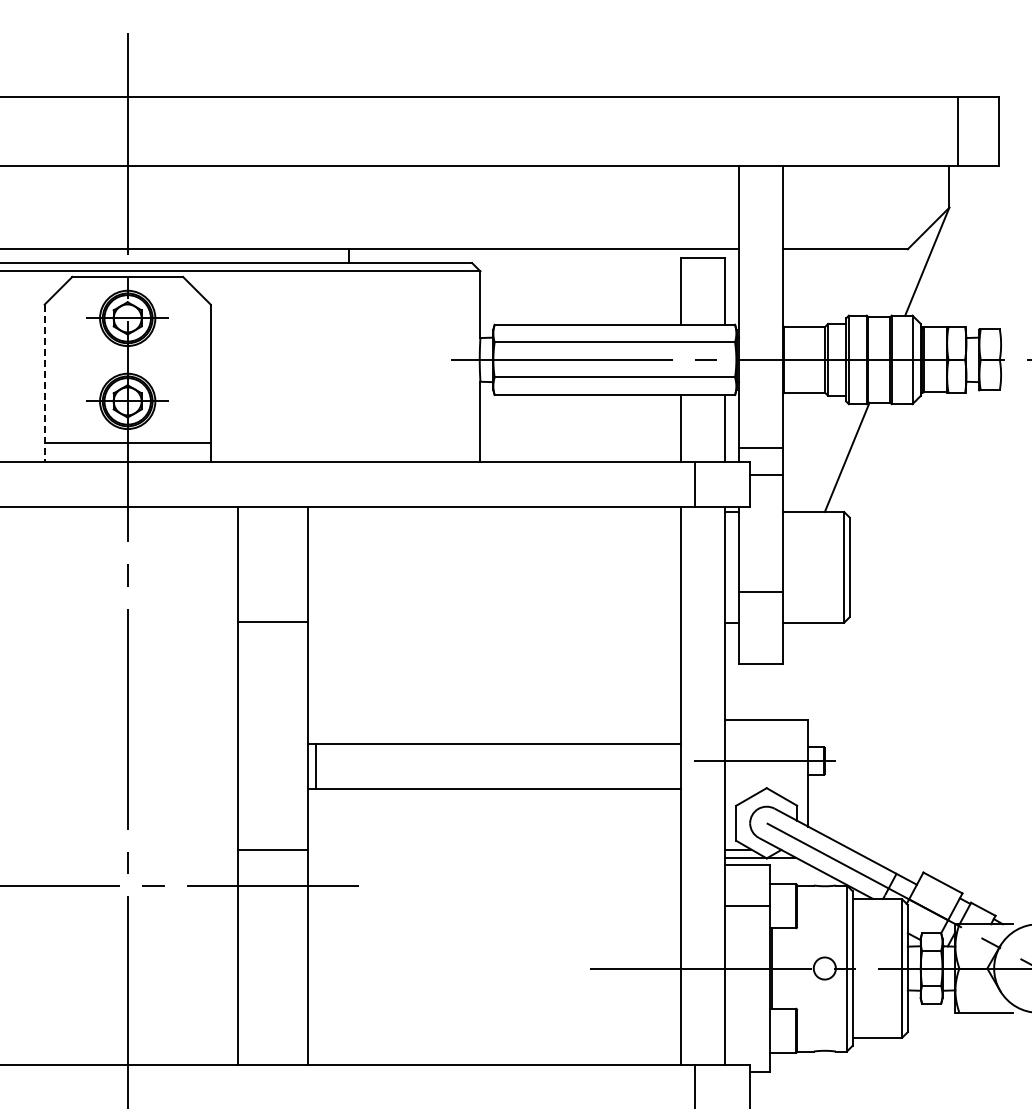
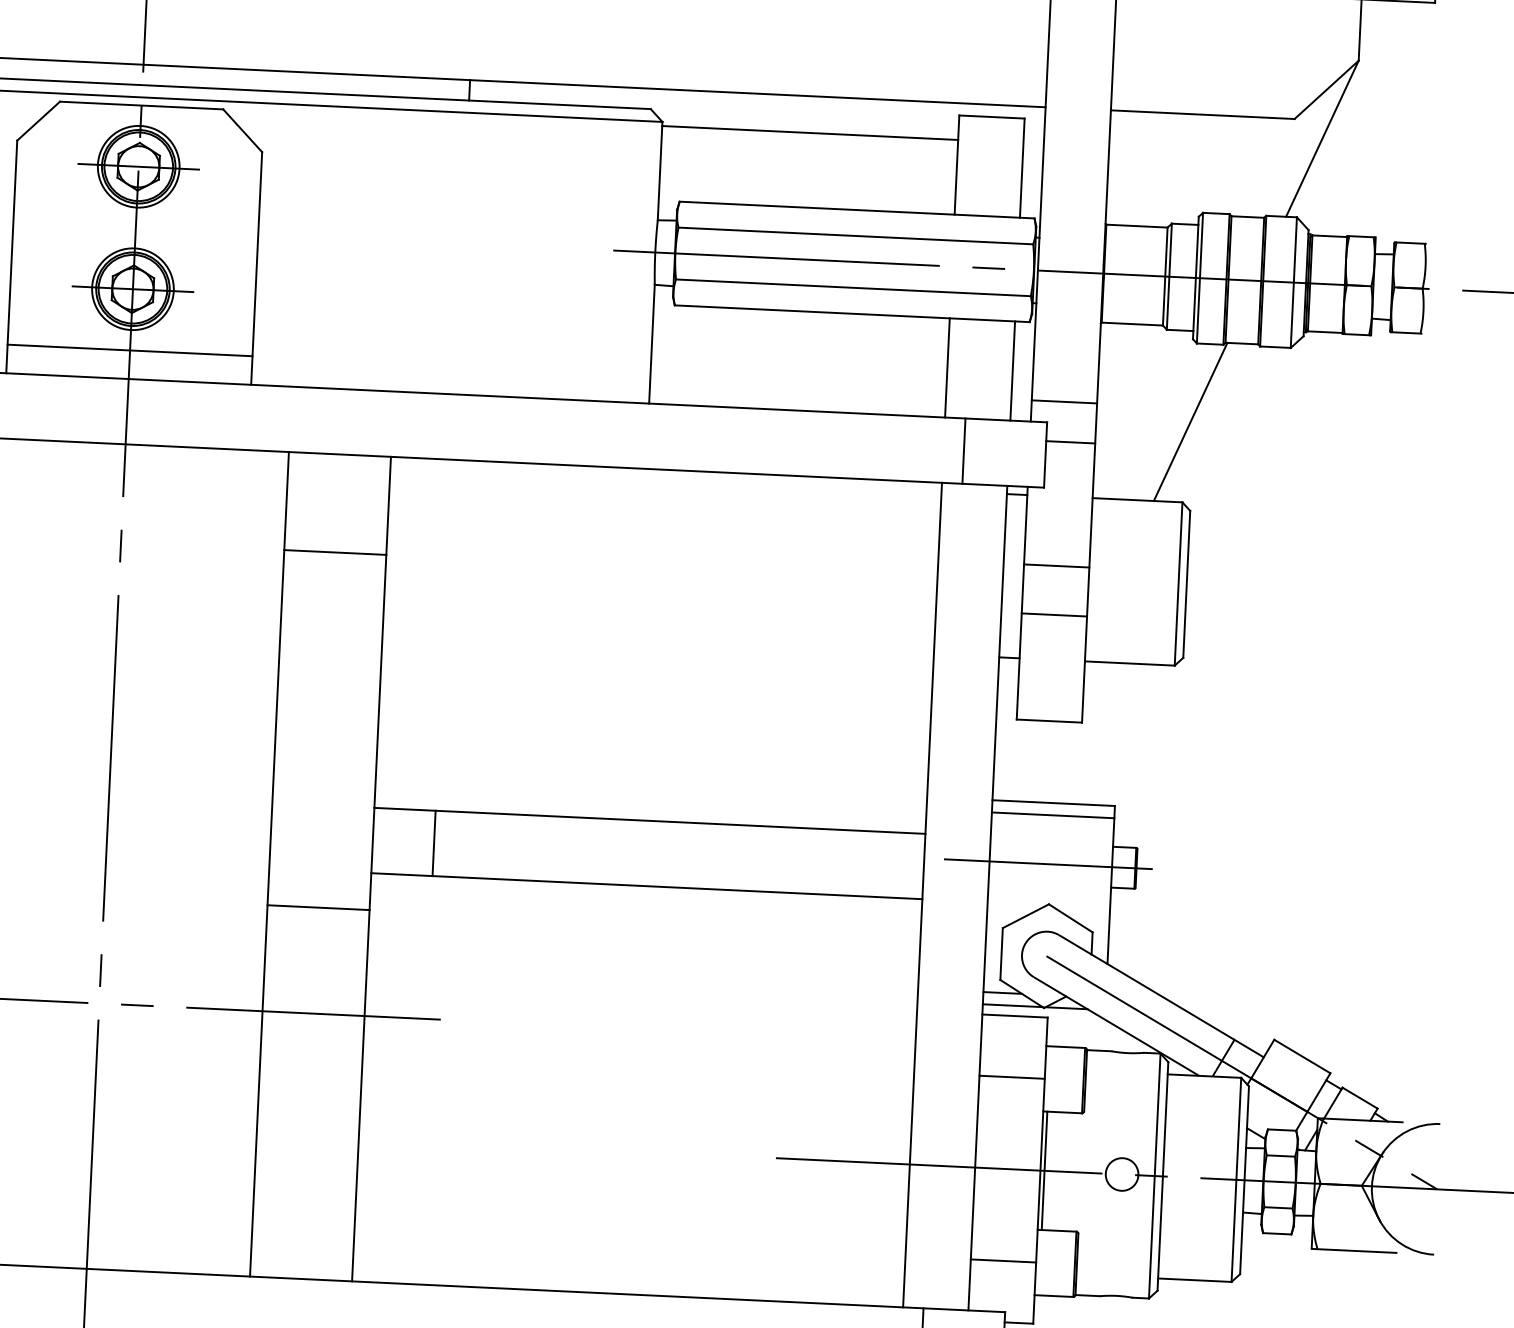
line: (580, 274) -> (809, 133), added
line: (44, 383) -> (11, 257), dashed -> solid
line: (761, 559) -> (1057, 566), added
line: (272, 621) -> (334, 551), moved
line: (766, 727) -> (1052, 814), added
line: (316, 766) -> (434, 843), moved
line: (272, 849) -> (317, 907), moved
line: (747, 1030) -> (1003, 1260), added

